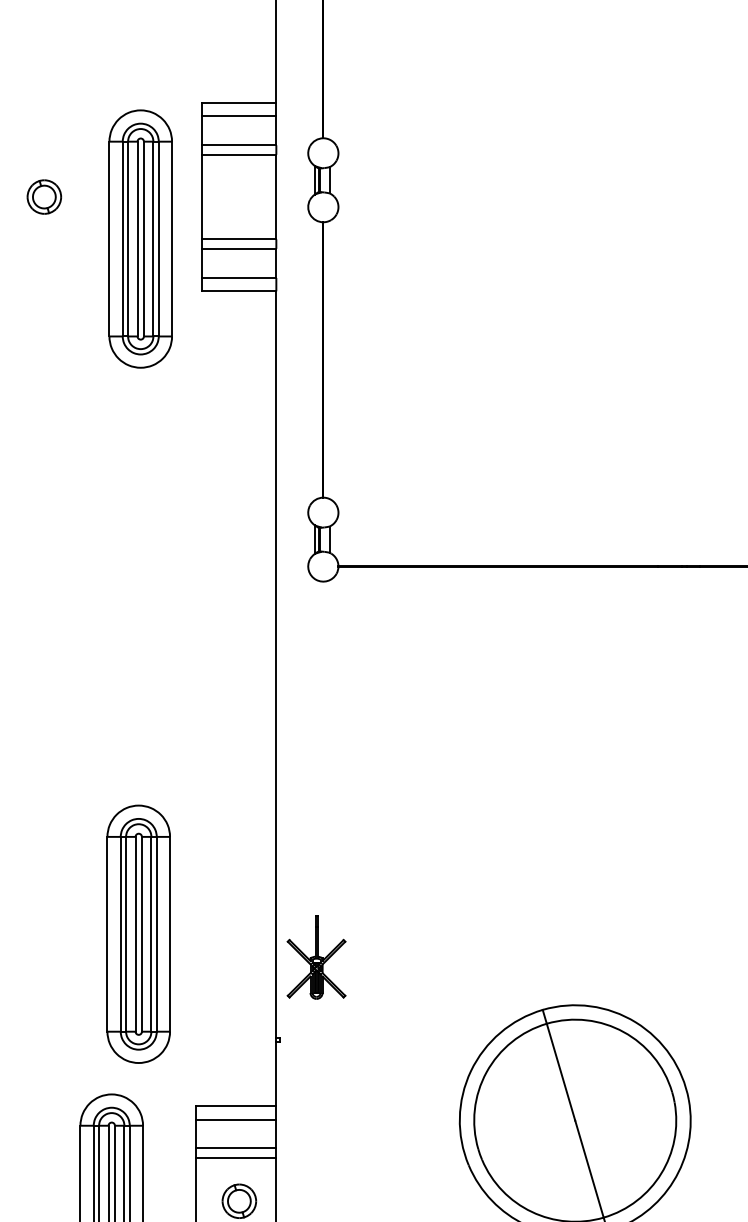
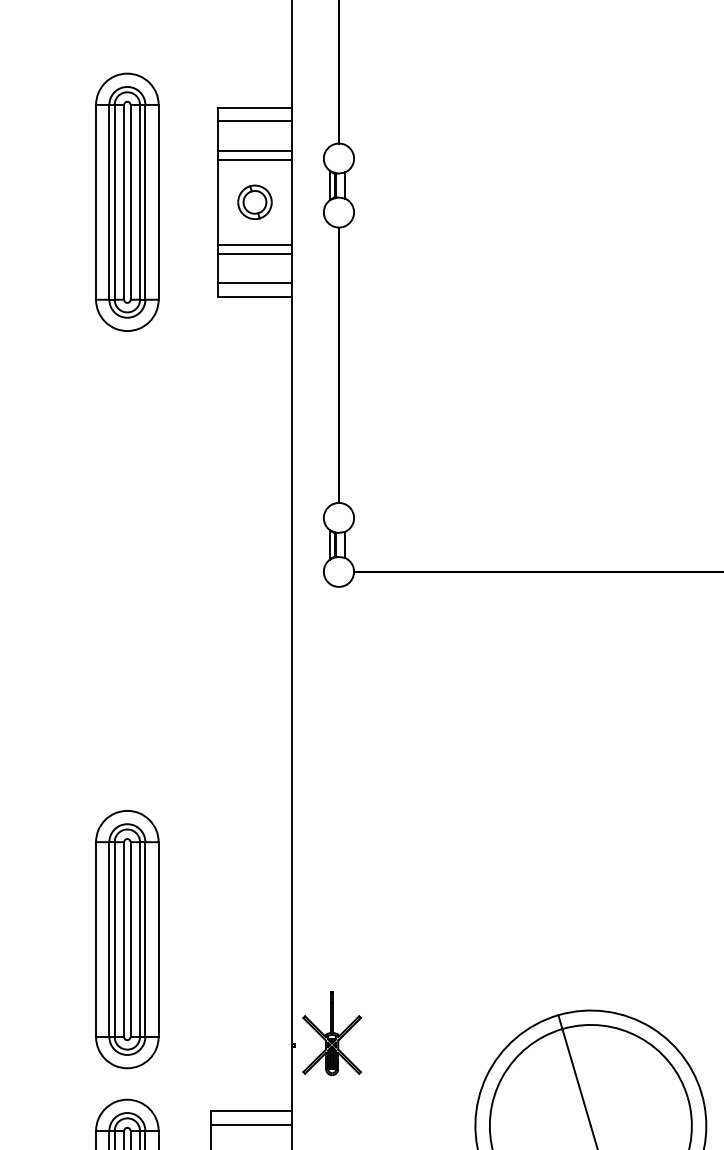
part: (44, 196) -> (255, 201), moved
part: (140, 238) -> (127, 201), moved
part: (138, 933) -> (127, 938), moved
part: (316, 957) -> (332, 1033), moved

